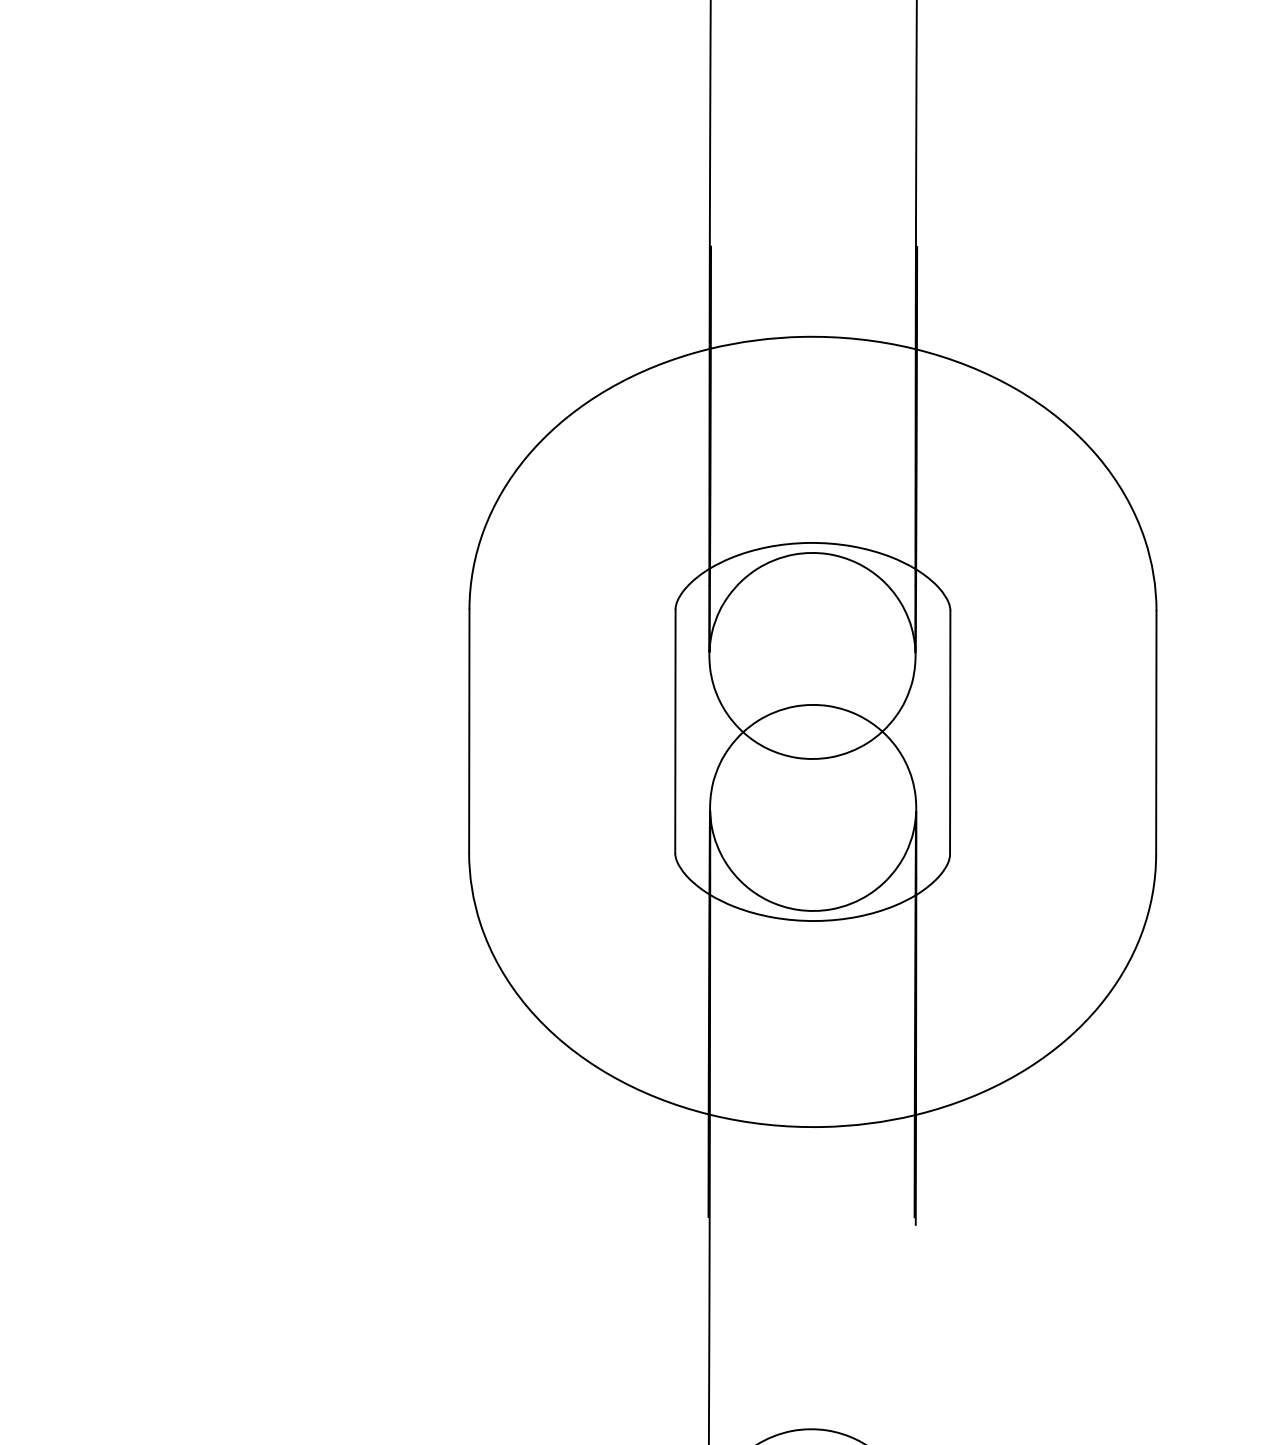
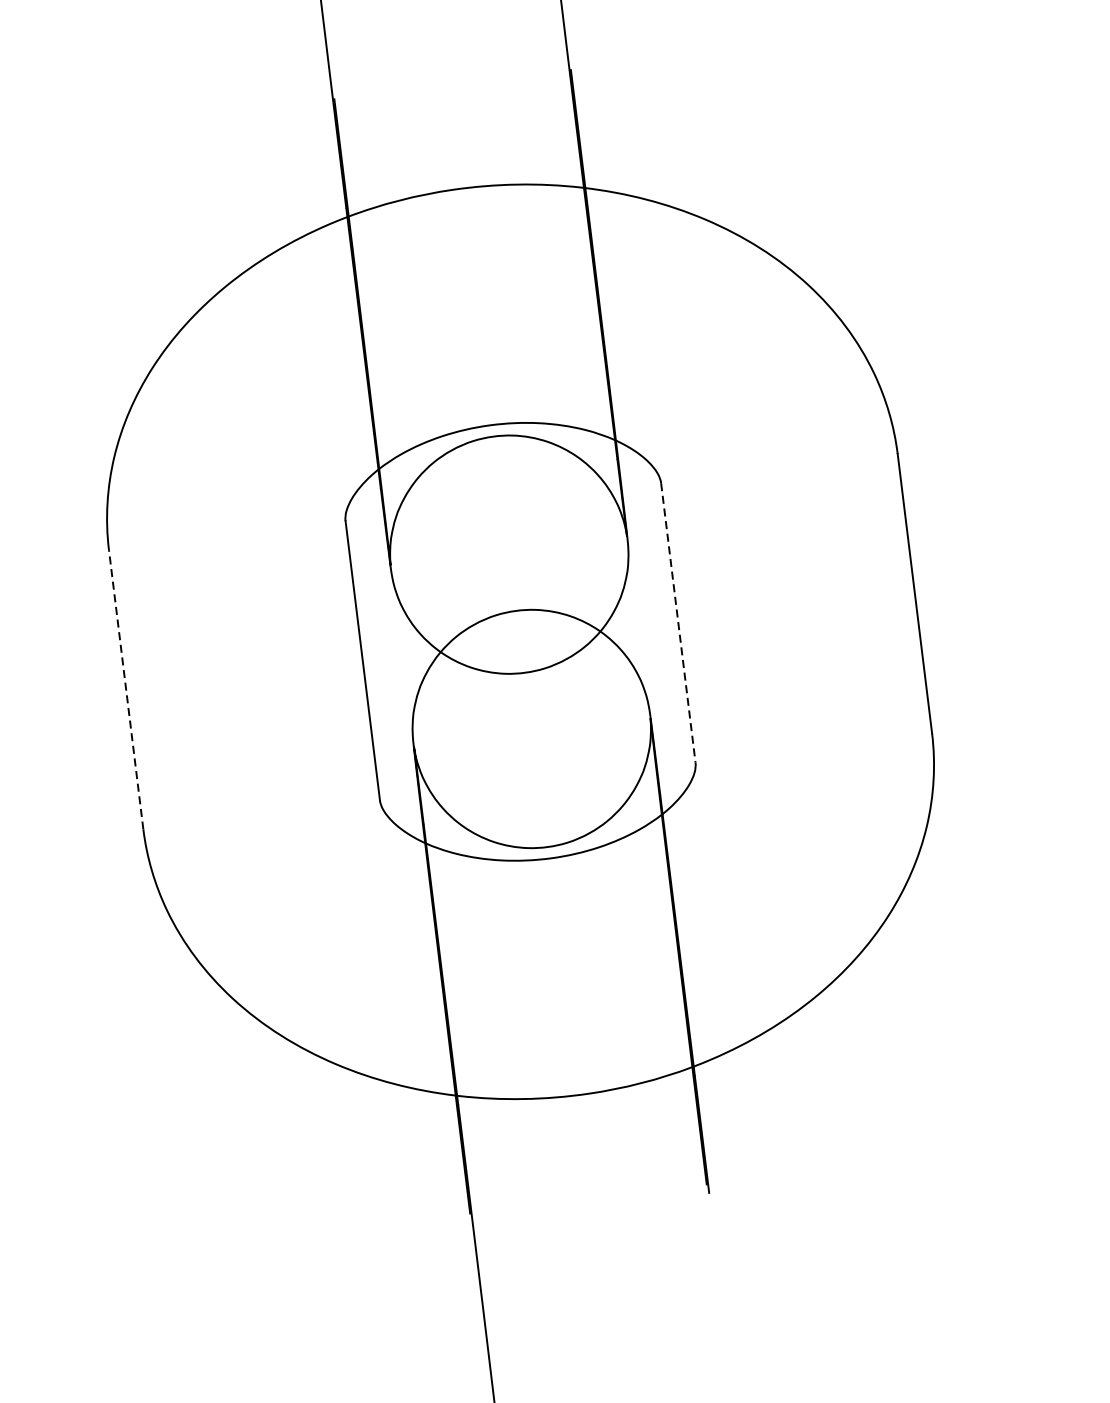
line: (469, 731) -> (126, 690), solid -> dashed
line: (950, 732) -> (678, 622), solid -> dashed

